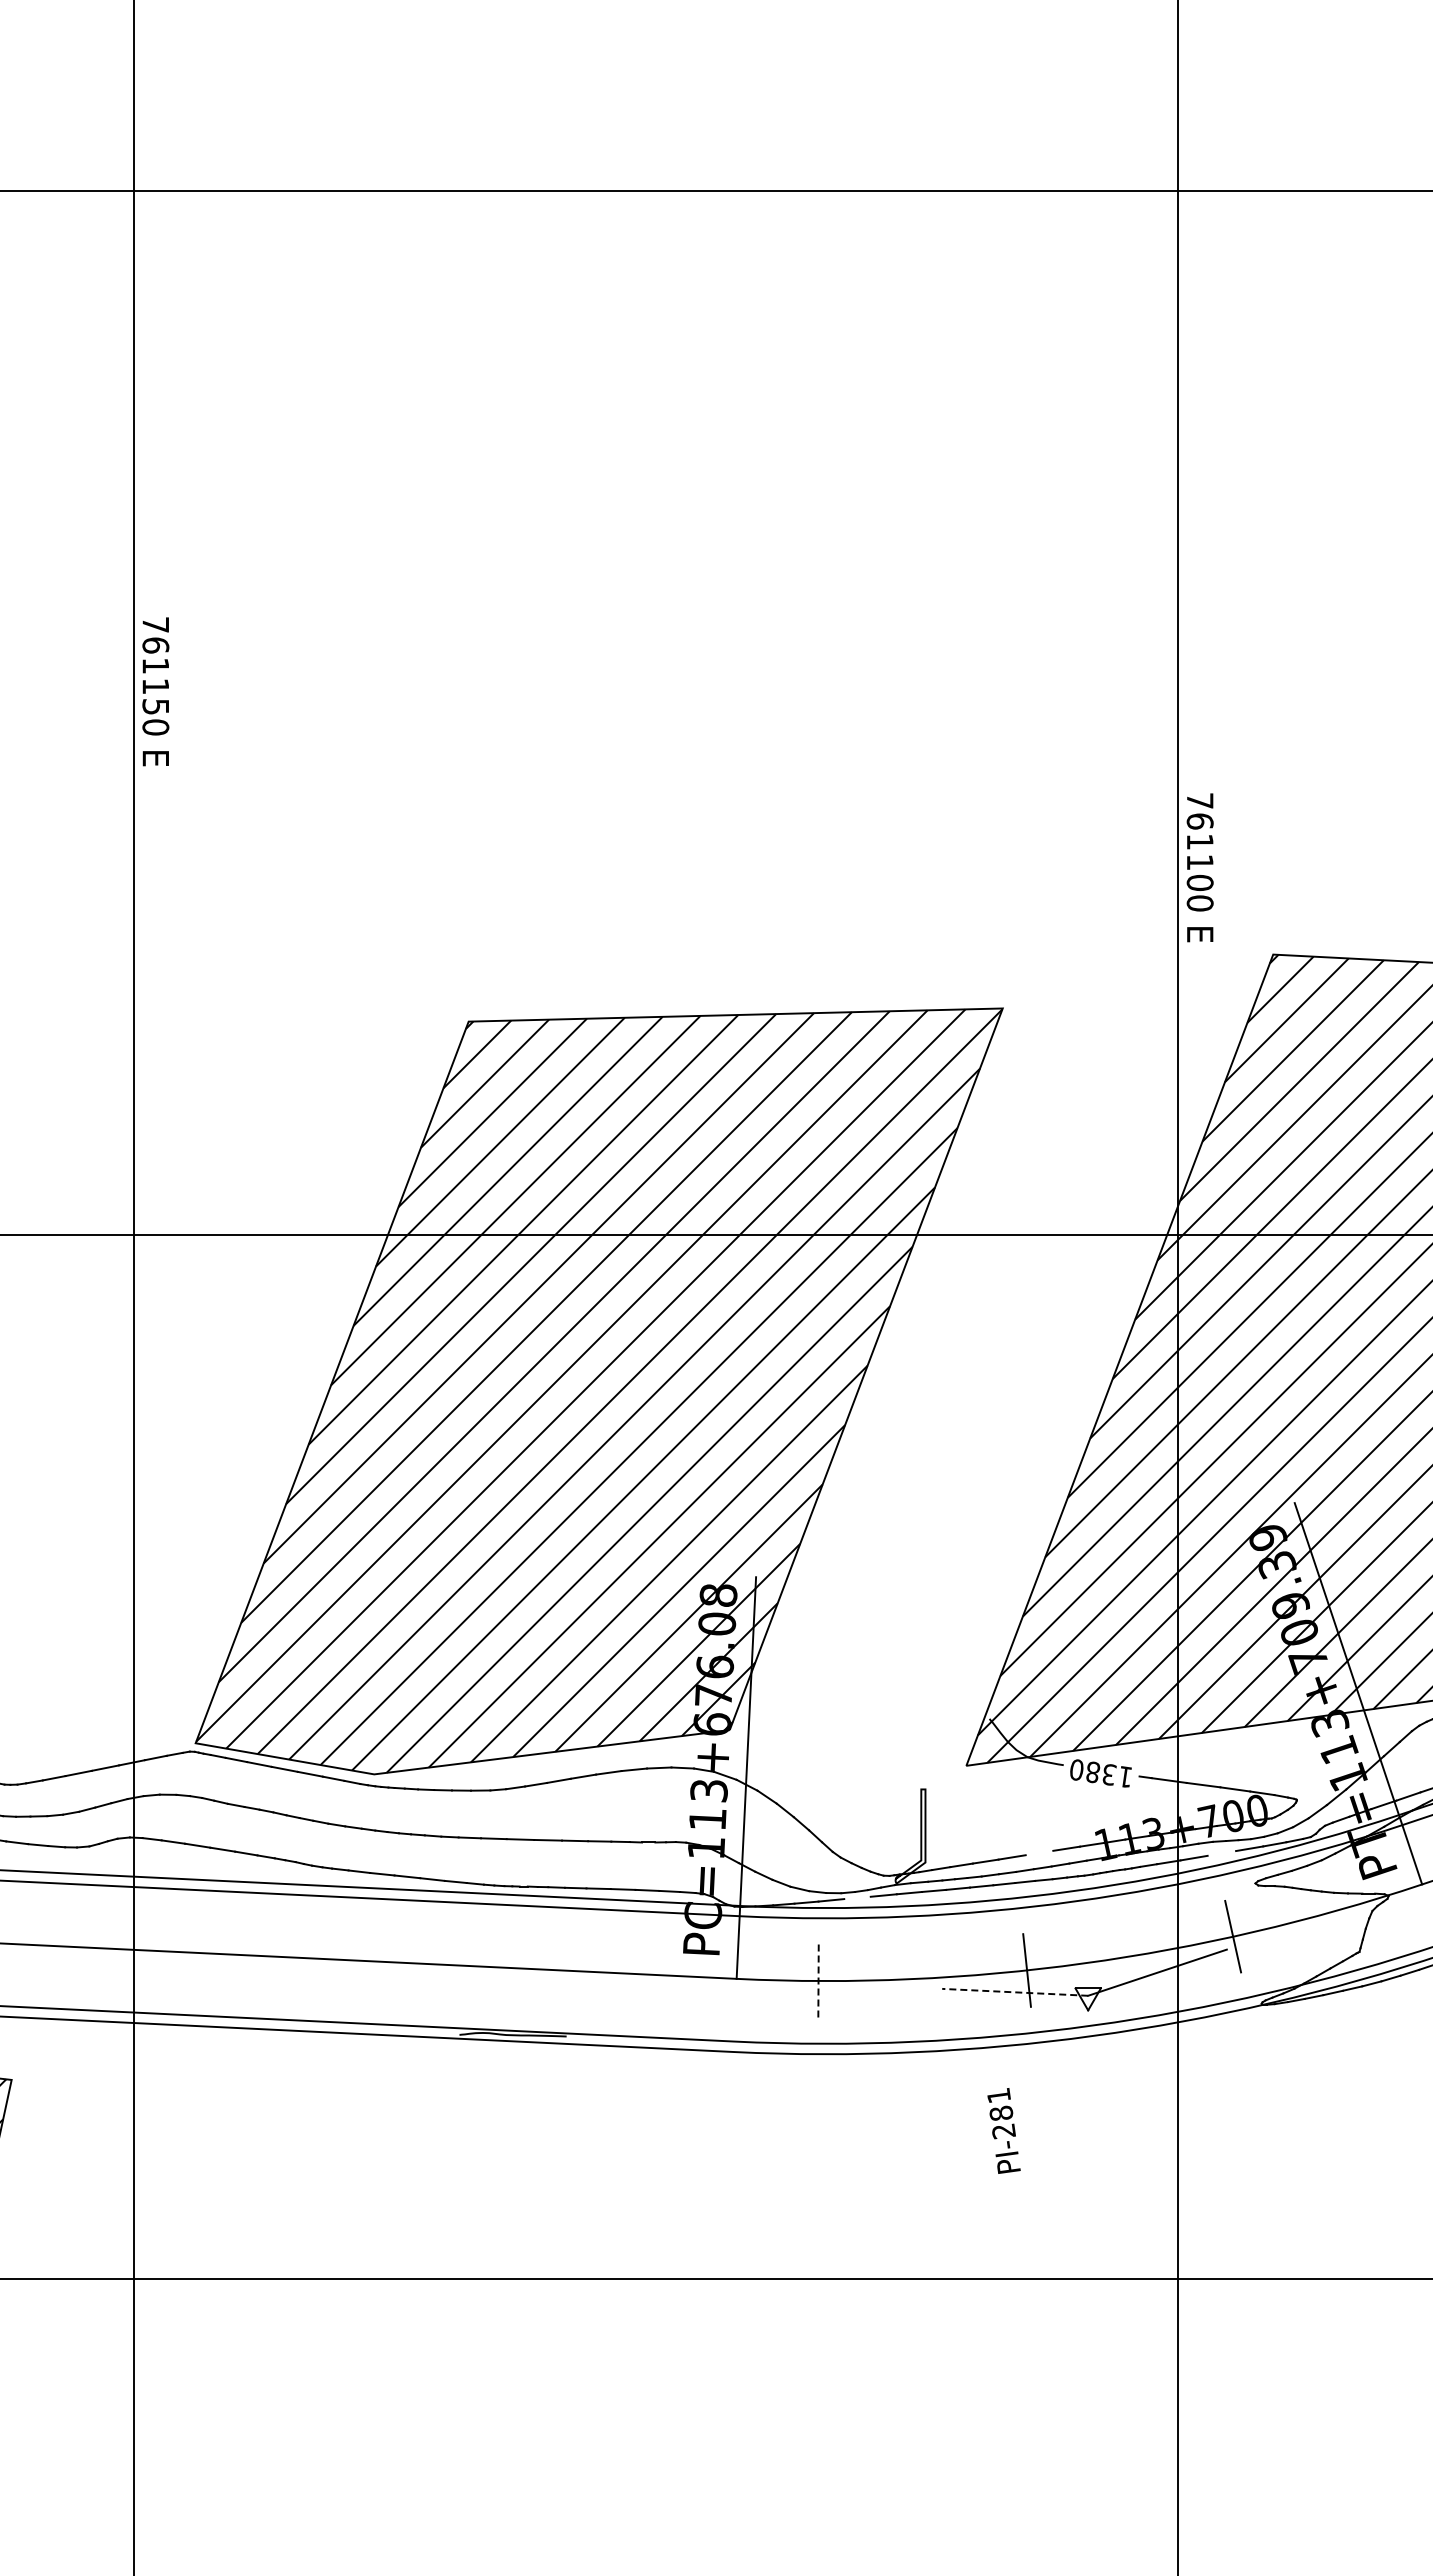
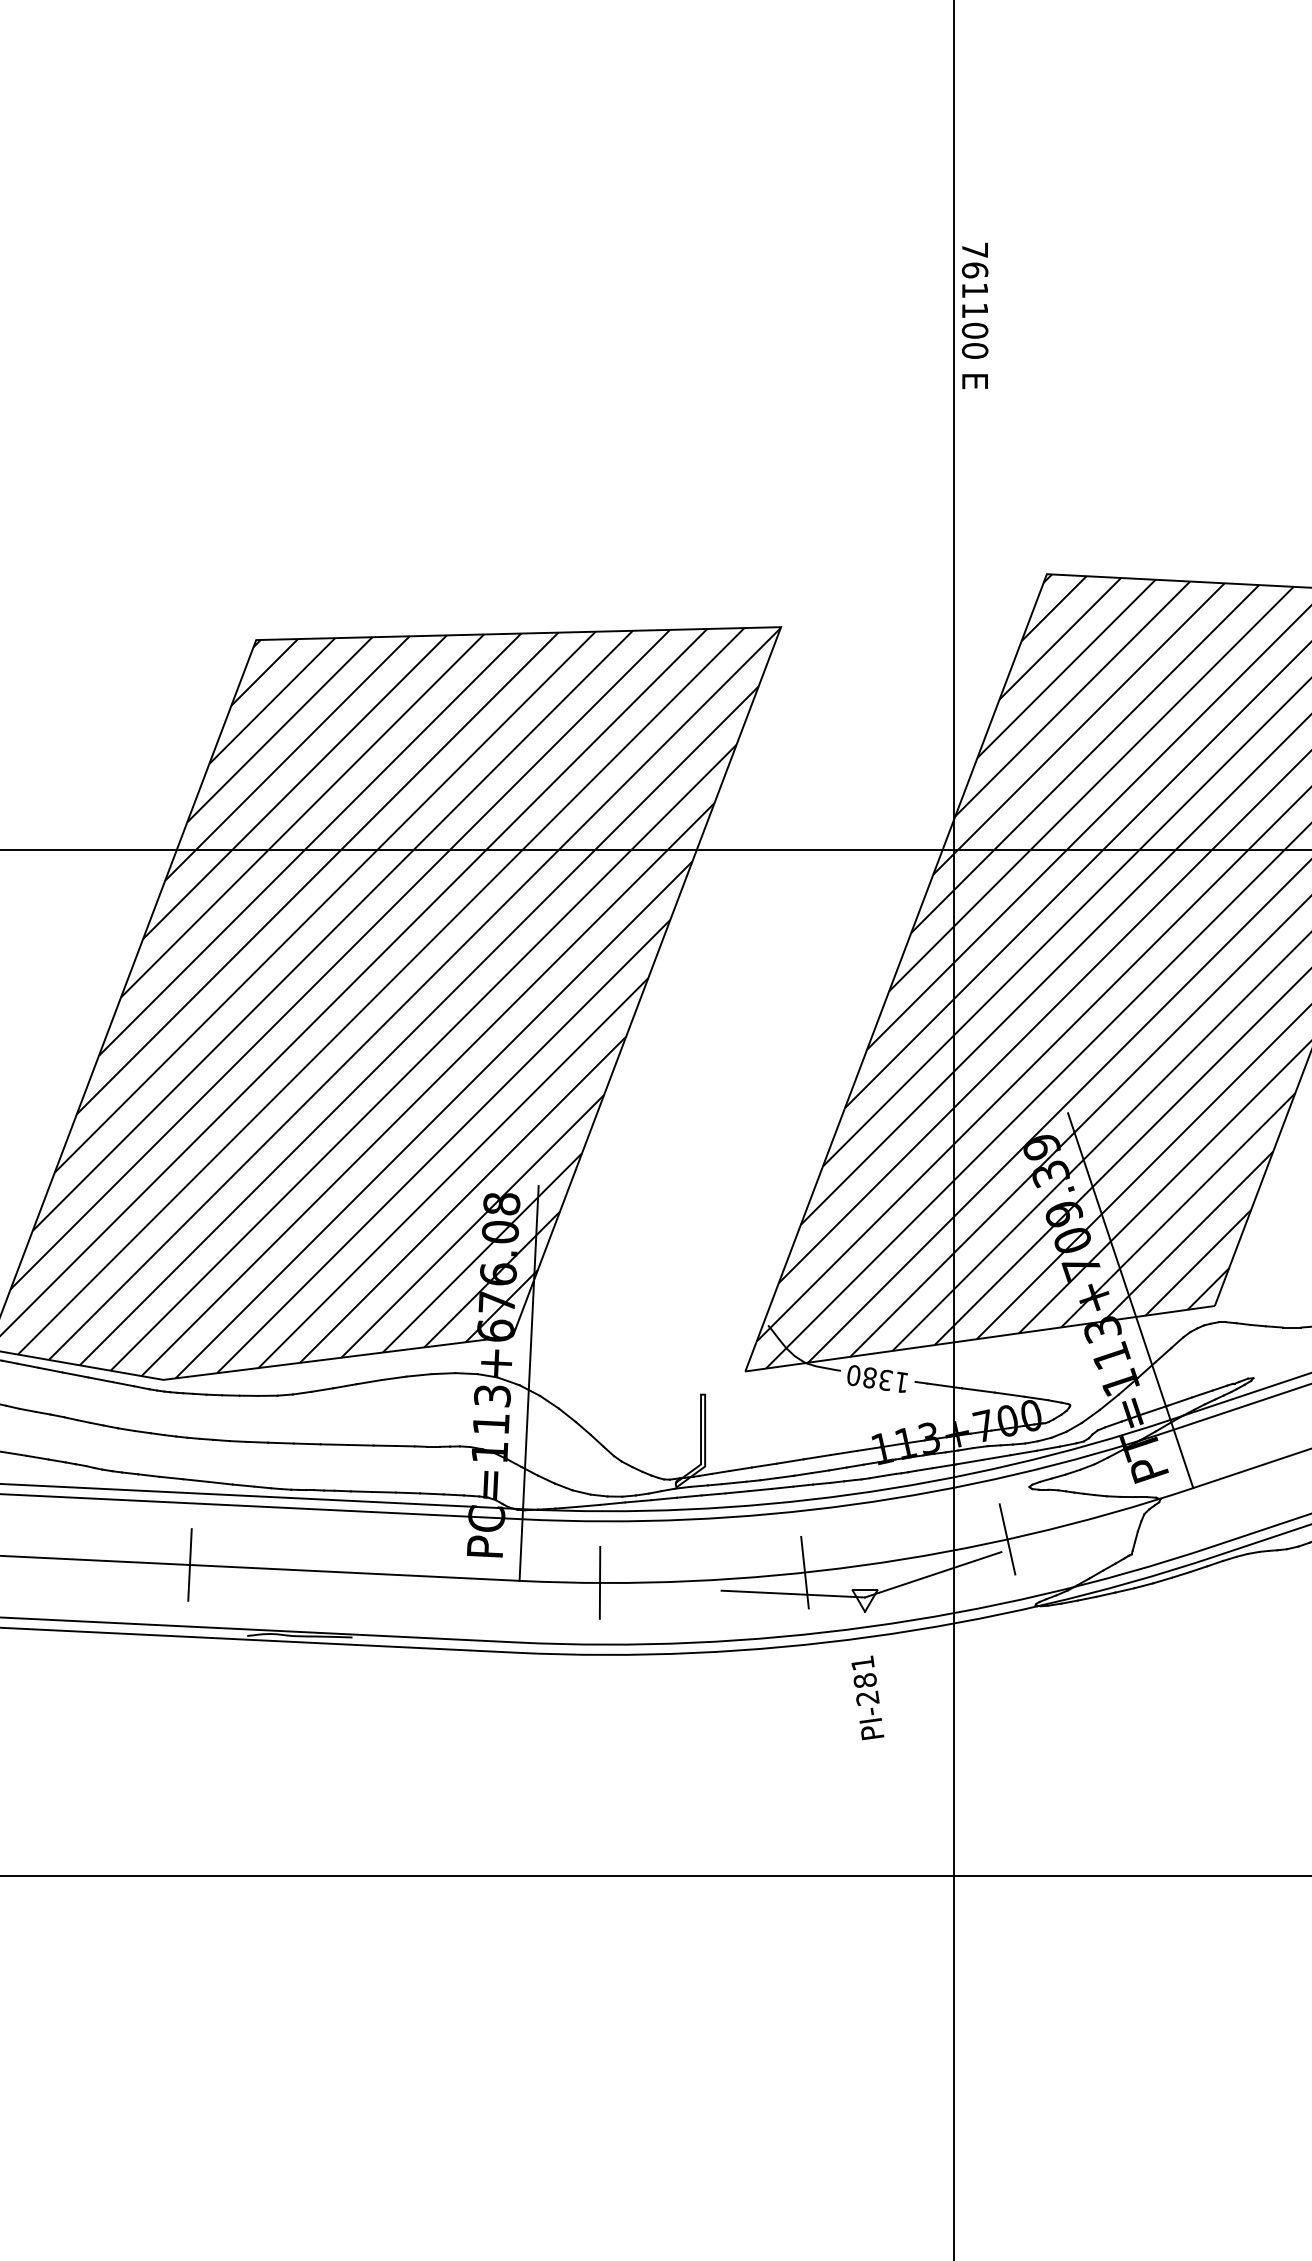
text: (1199, 867) -> (974, 315), moved
line: (1039, 1852) -> (817, 1456), added
line: (1221, 1853) -> (996, 1457), added
line: (857, 1897) -> (638, 1500), added
line: (401, 1962) -> (190, 1564), added
line: (818, 1980) -> (600, 1582), dashed -> solid
line: (1014, 1992) -> (792, 1594), dashed -> solid
text: (1003, 2130) -> (867, 1697), moved

